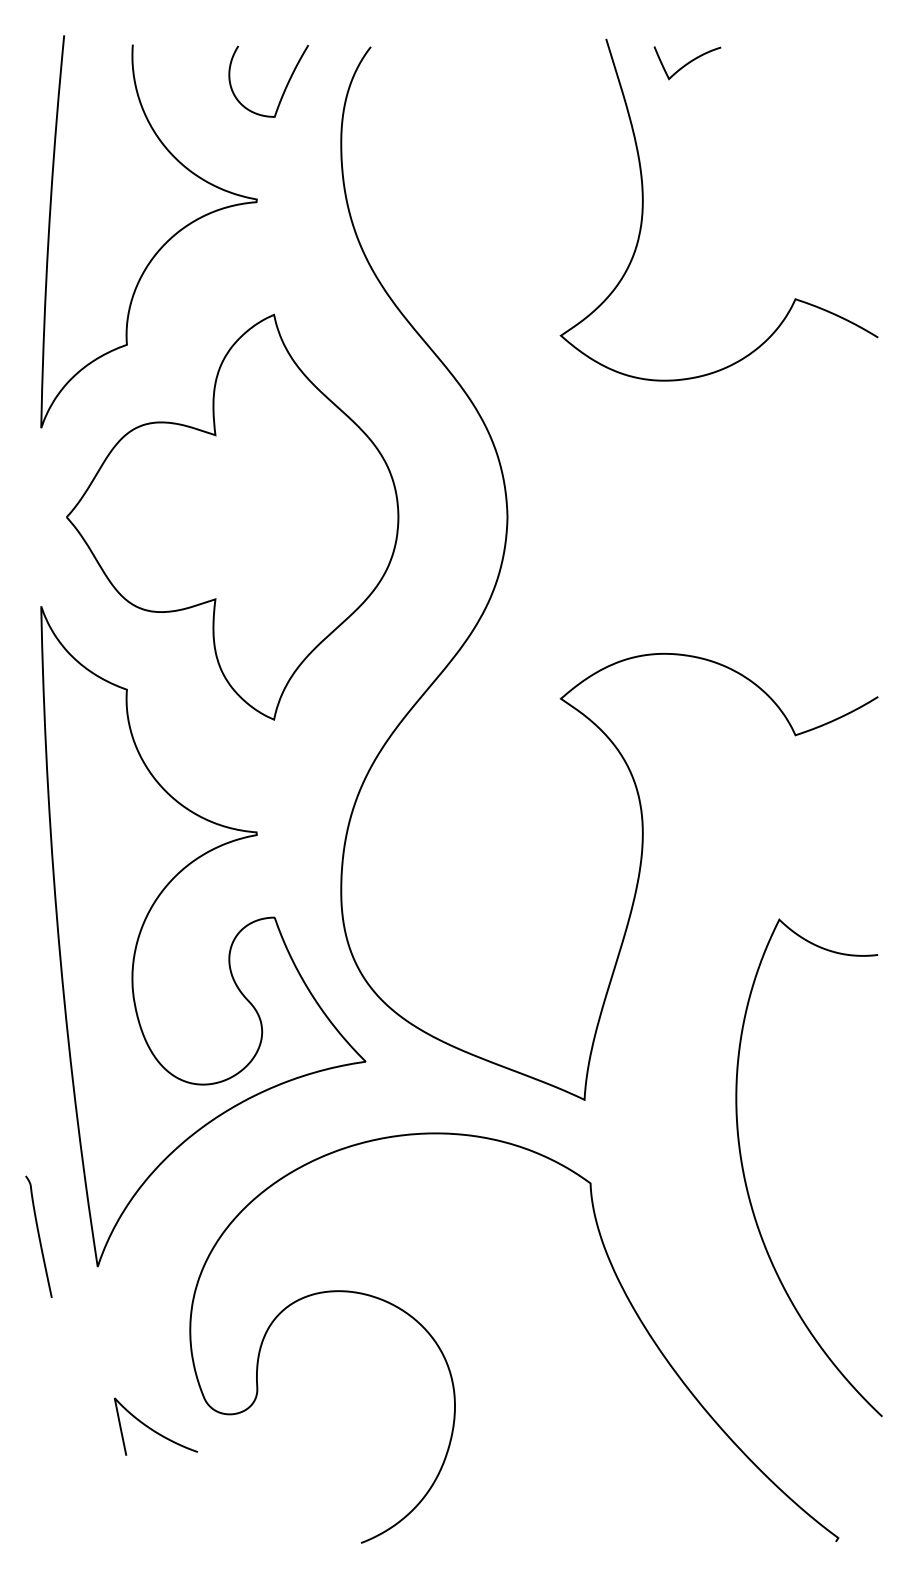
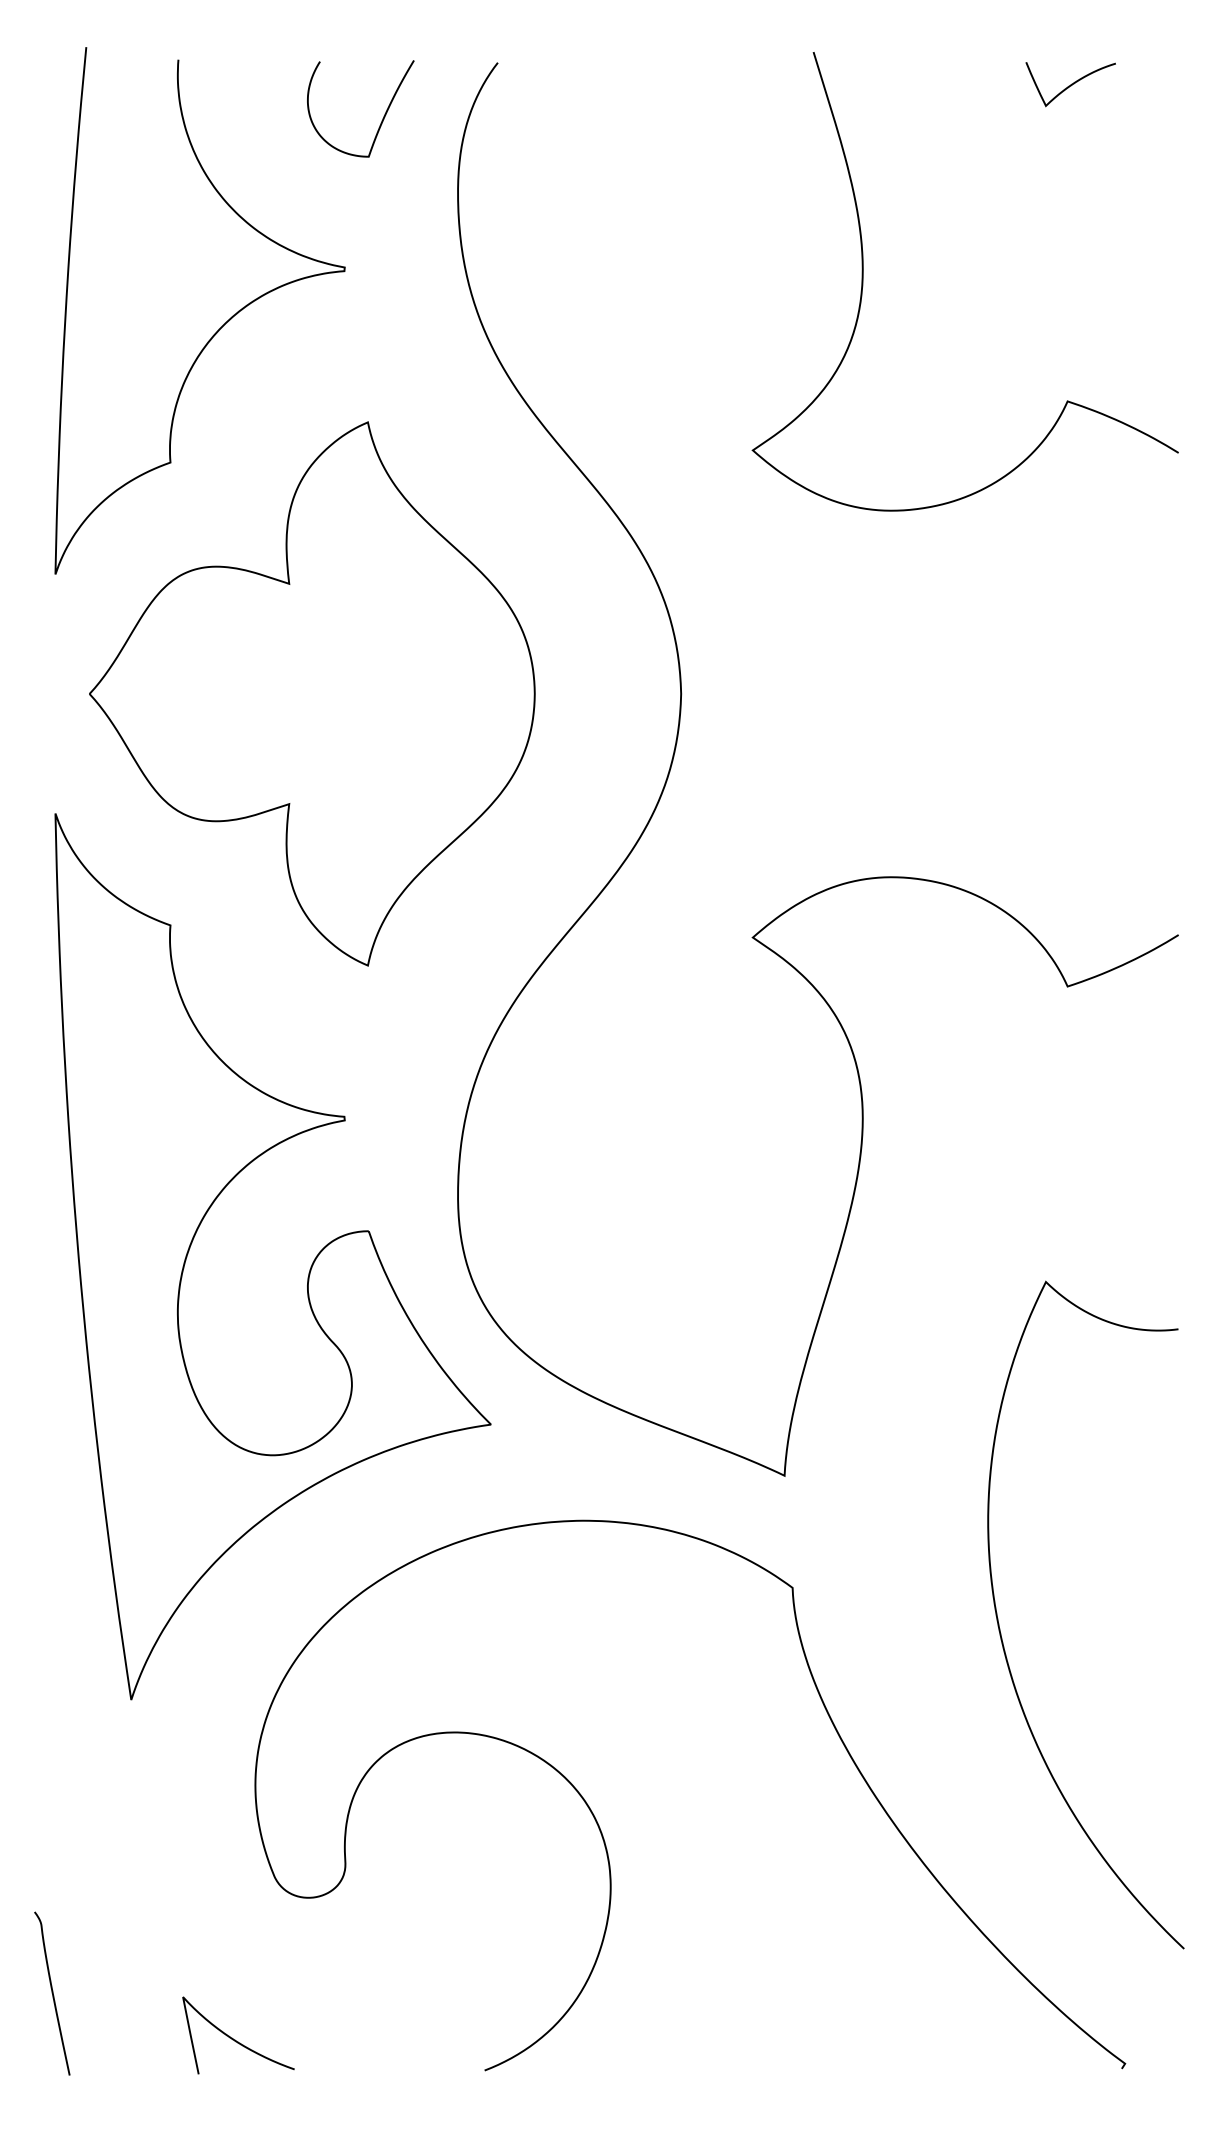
curve: (687, 63) -> (1070, 84), moved
curve: (746, 1181) -> (1001, 1633), moved
curve: (39, 1236) -> (52, 1993), moved
curve: (153, 1429) -> (235, 2039), moved

